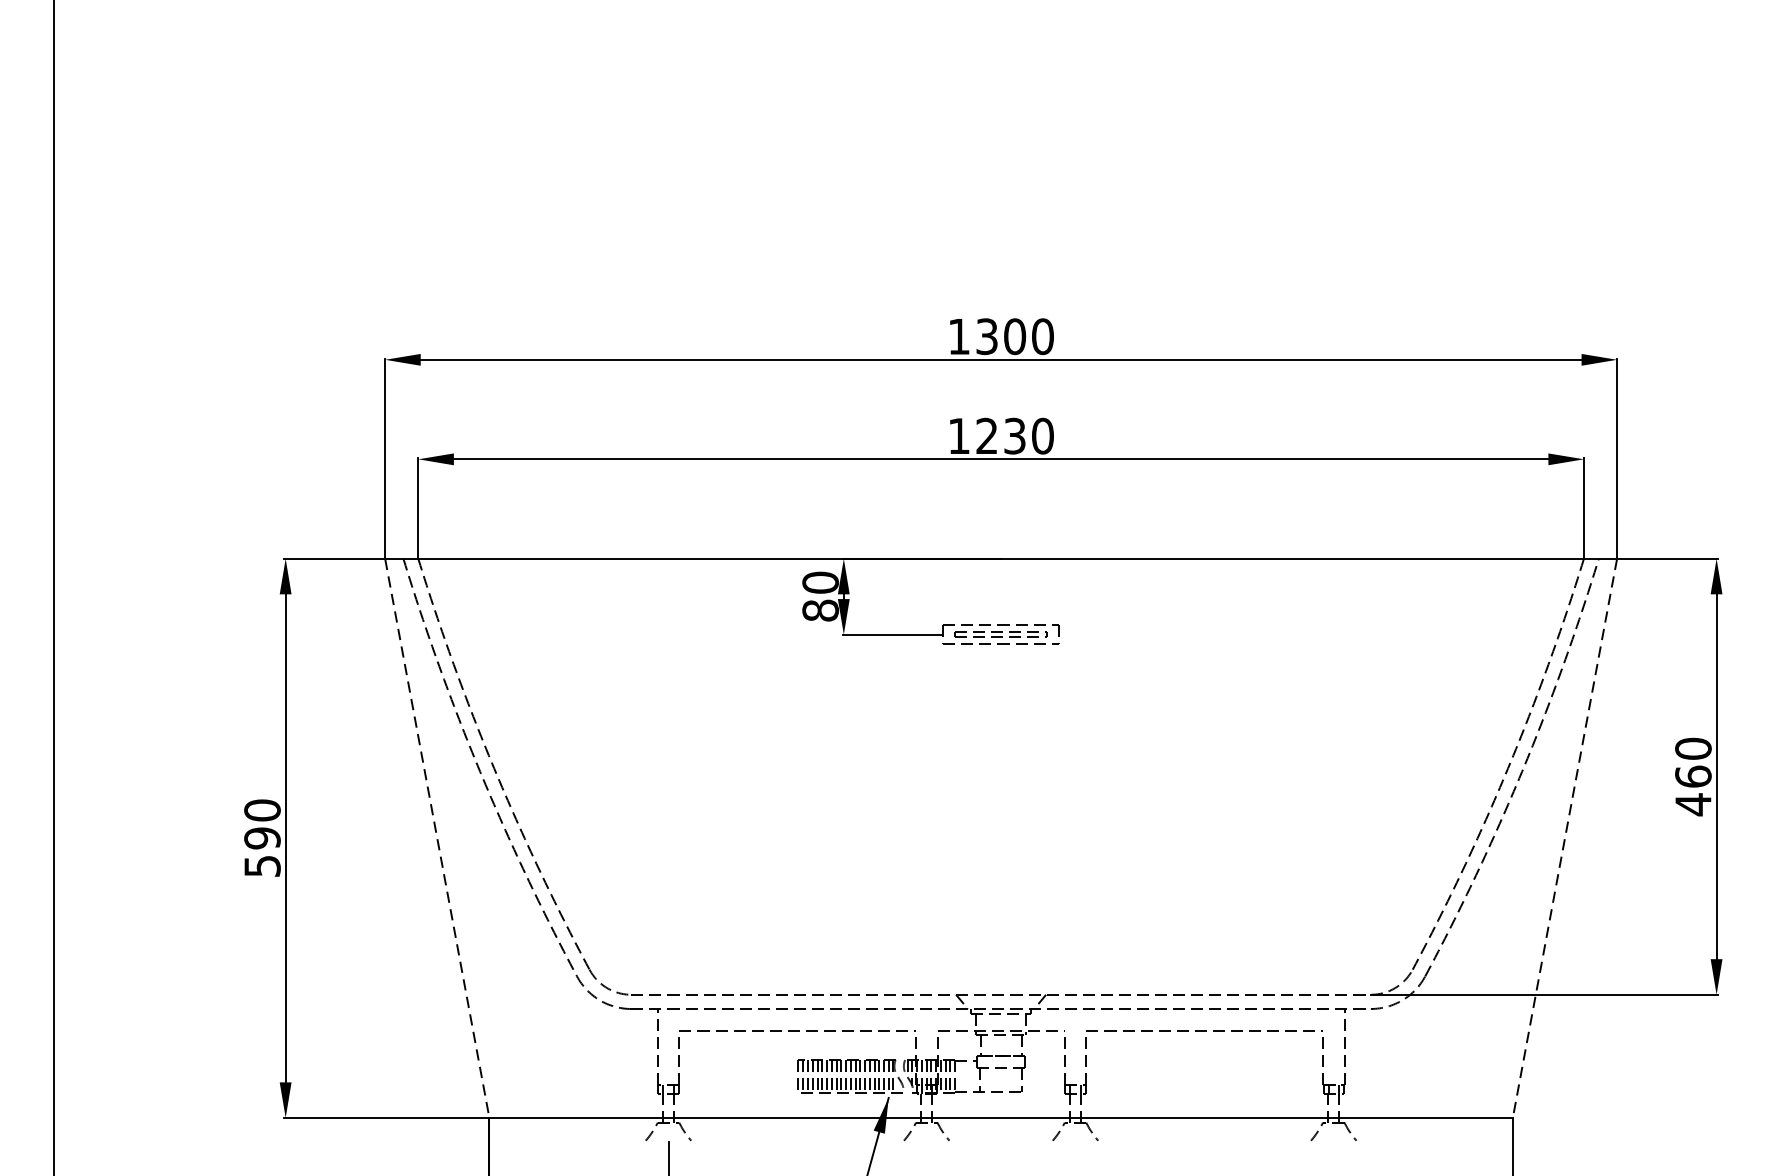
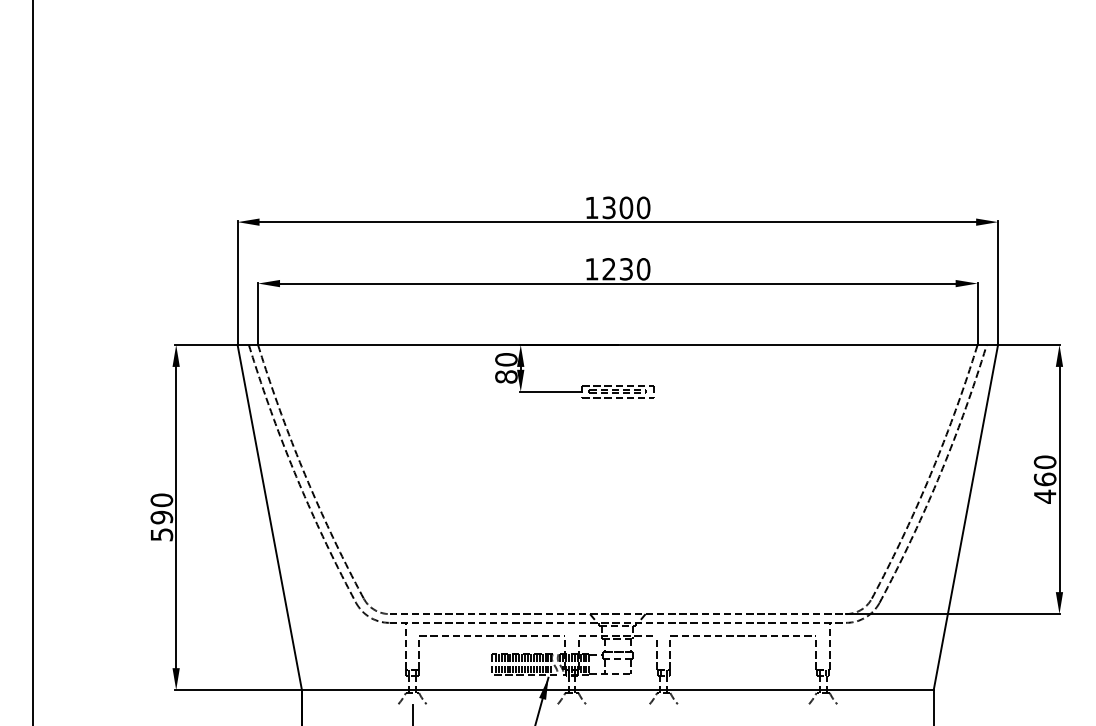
line: (436, 838) -> (269, 517), dashed -> solid
line: (1564, 838) -> (965, 517), dashed -> solid

